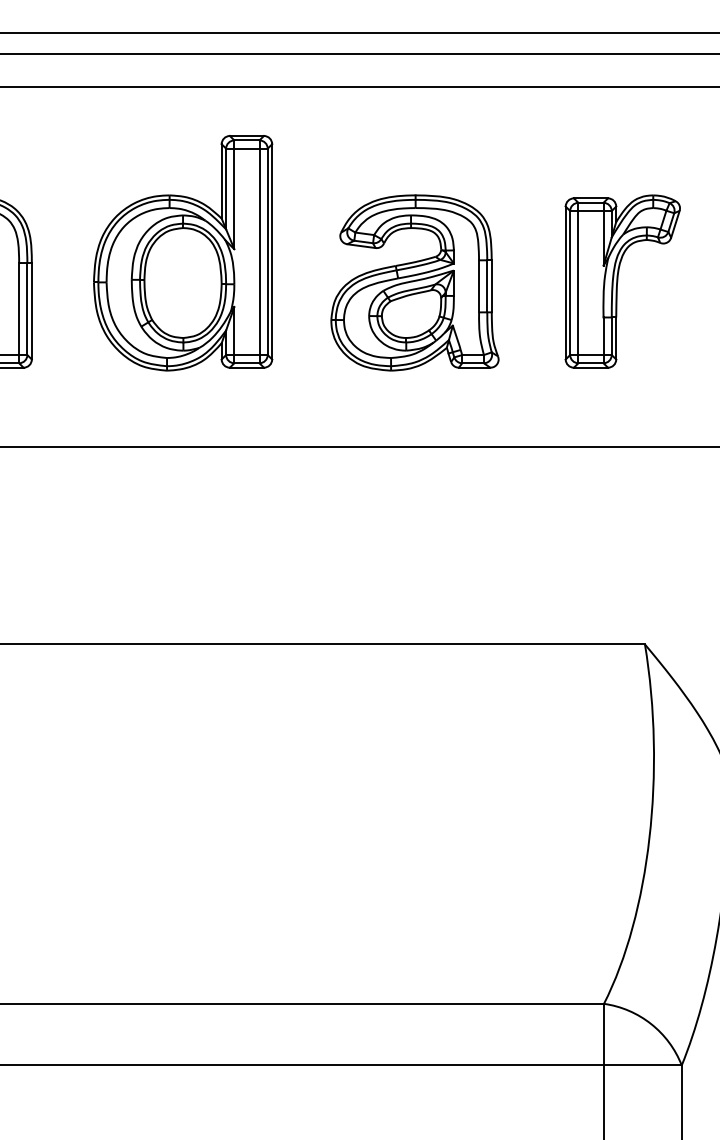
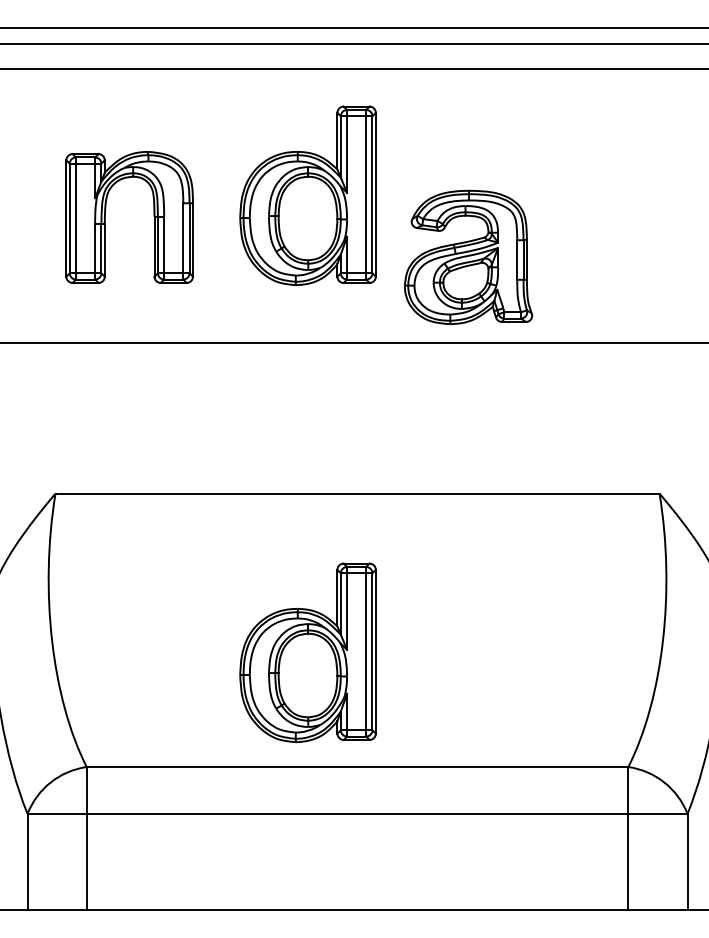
part: (622, 281) -> (642, 217), removed
part: (414, 283) -> (468, 257), moved
part: (182, 853) -> (307, 652), added

